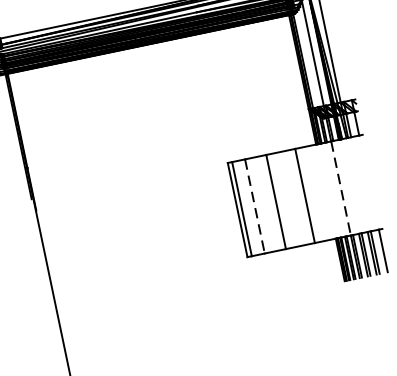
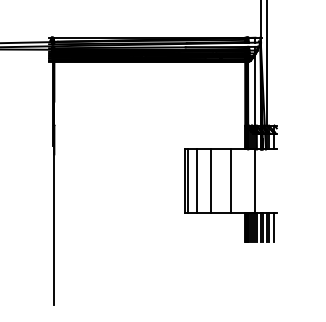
line: (341, 188) -> (255, 181), dashed -> solid
line: (255, 206) -> (197, 181), dashed -> solid

